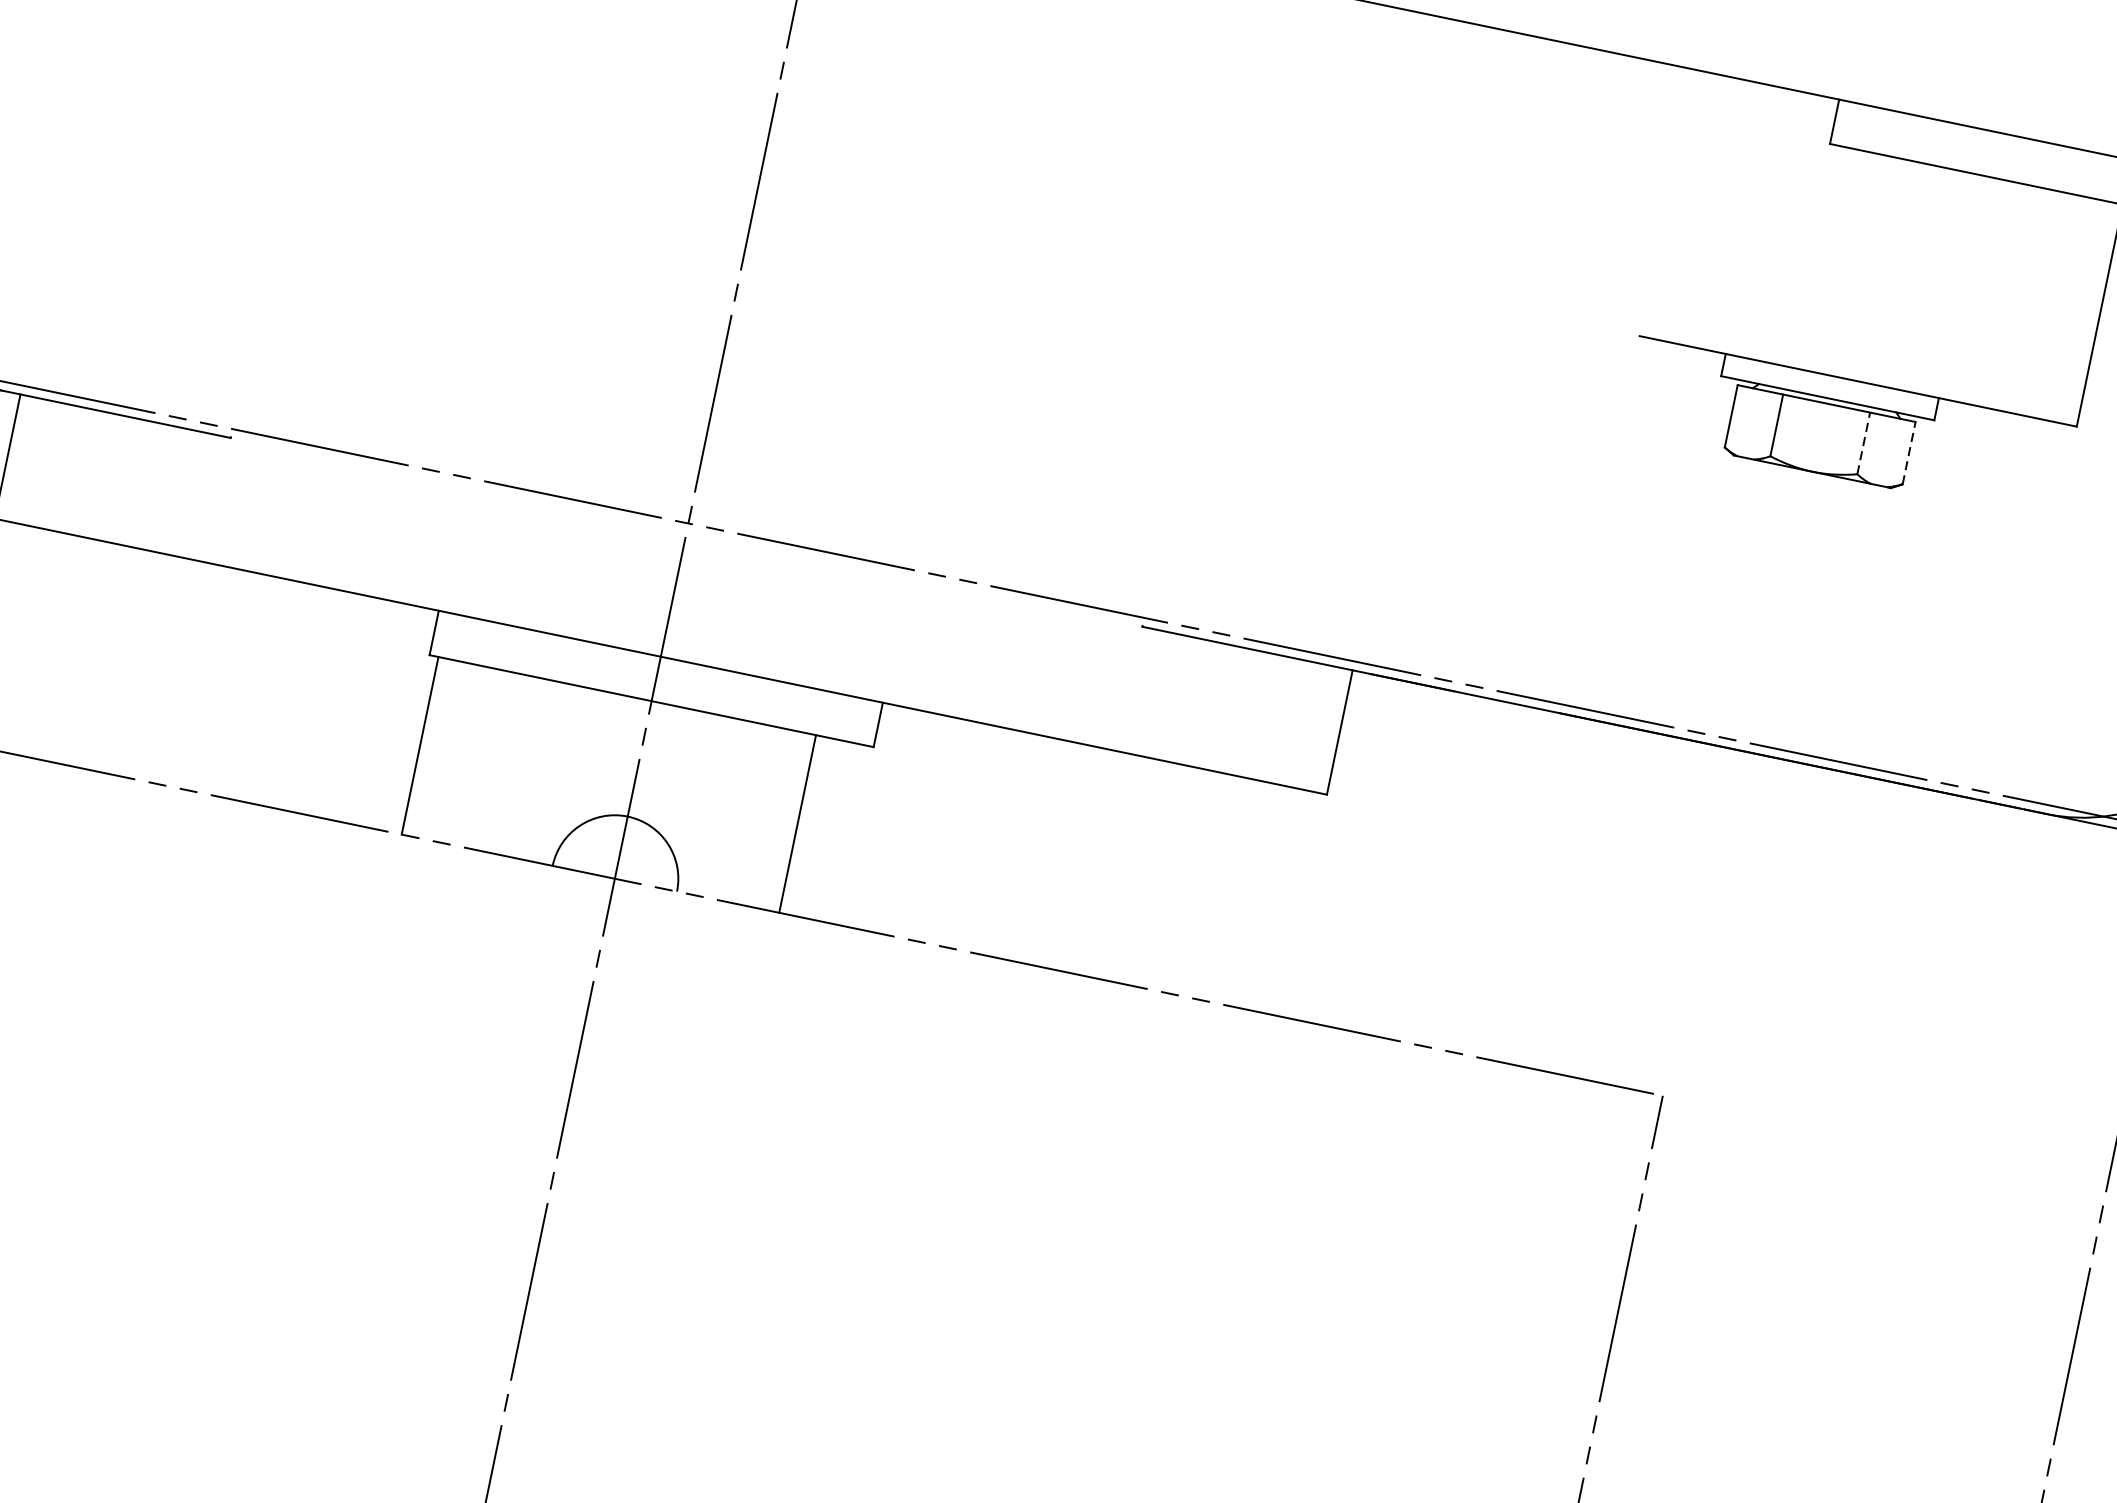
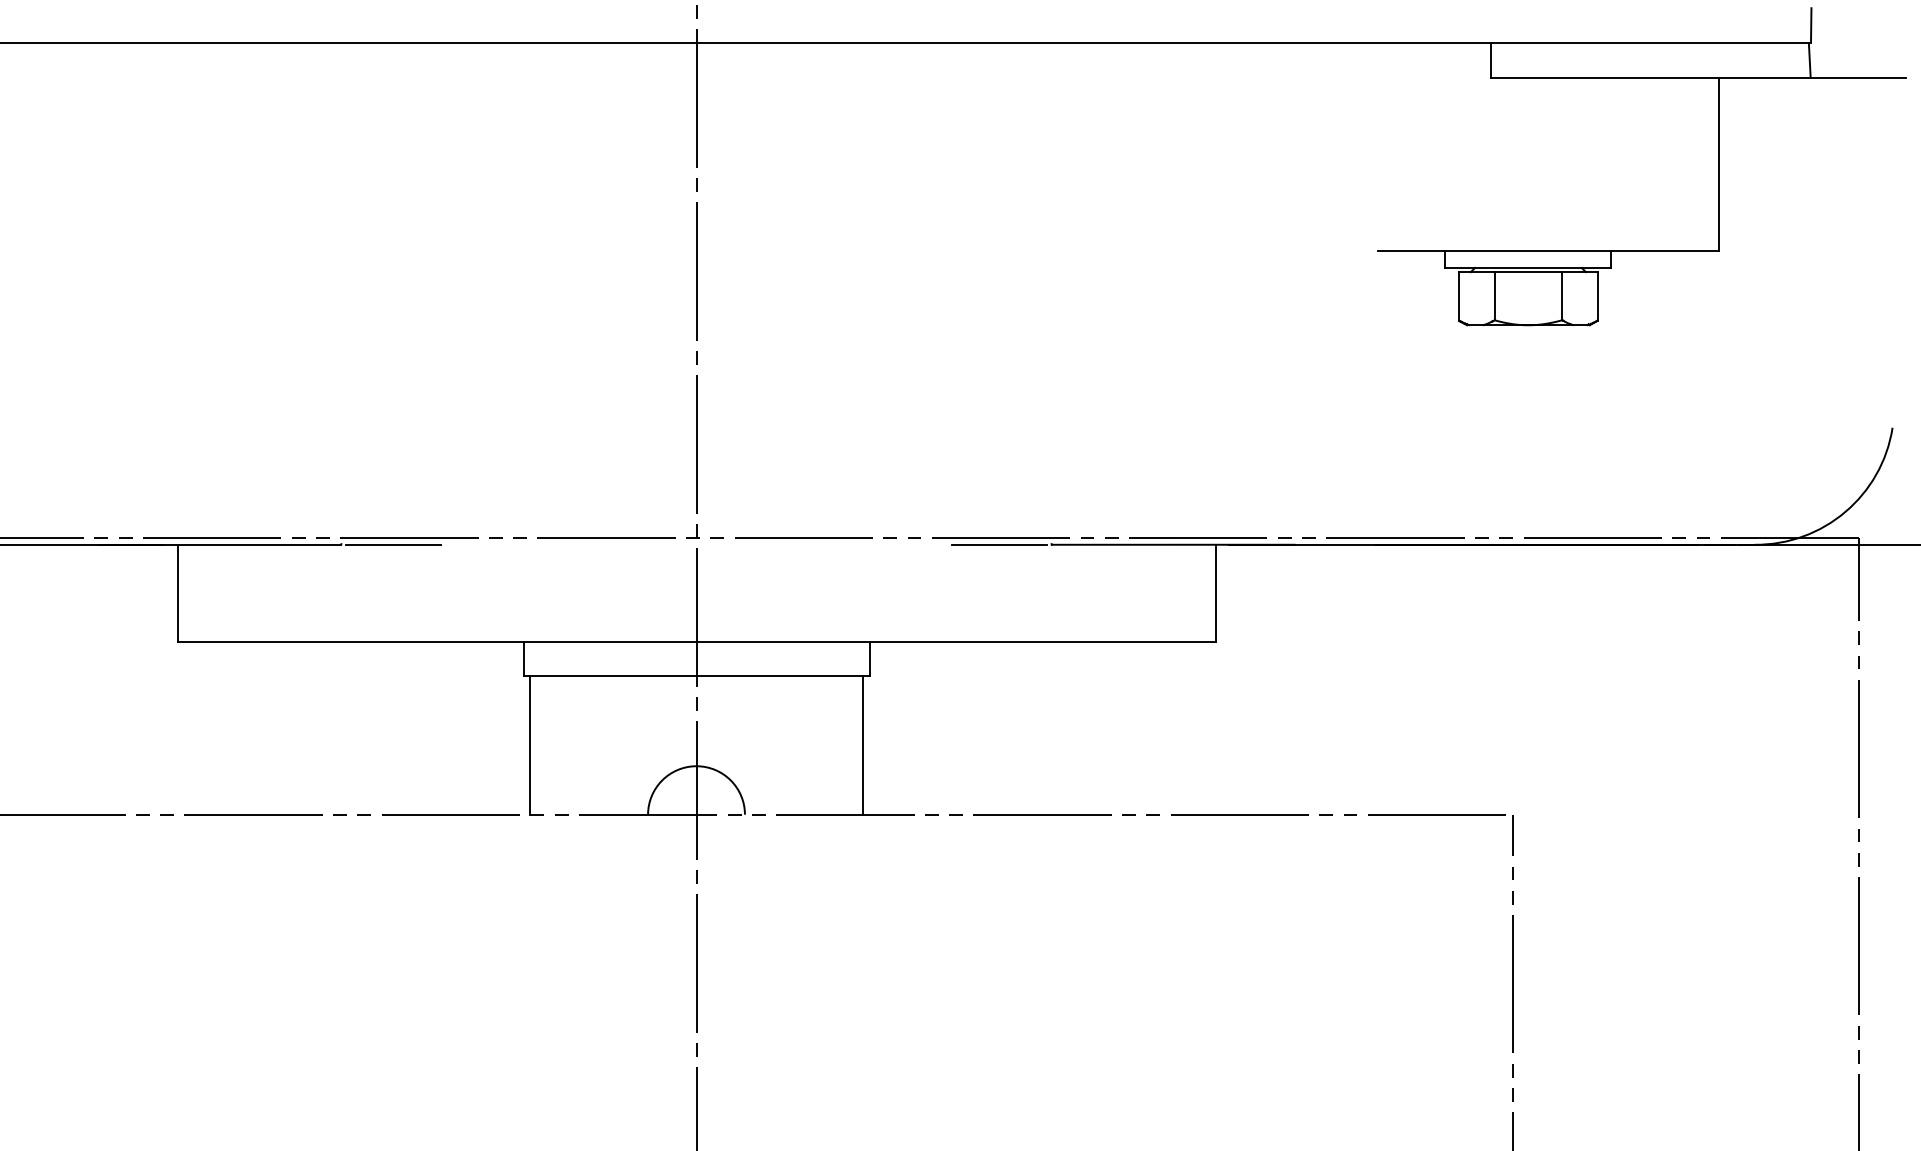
line: (1864, 442) -> (1562, 295), dashed -> solid
line: (297, 451) -> (393, 544), added
line: (1909, 451) -> (1597, 295), dashed -> solid
line: (1075, 612) -> (999, 544), added
line: (797, 823) -> (862, 745), moved

